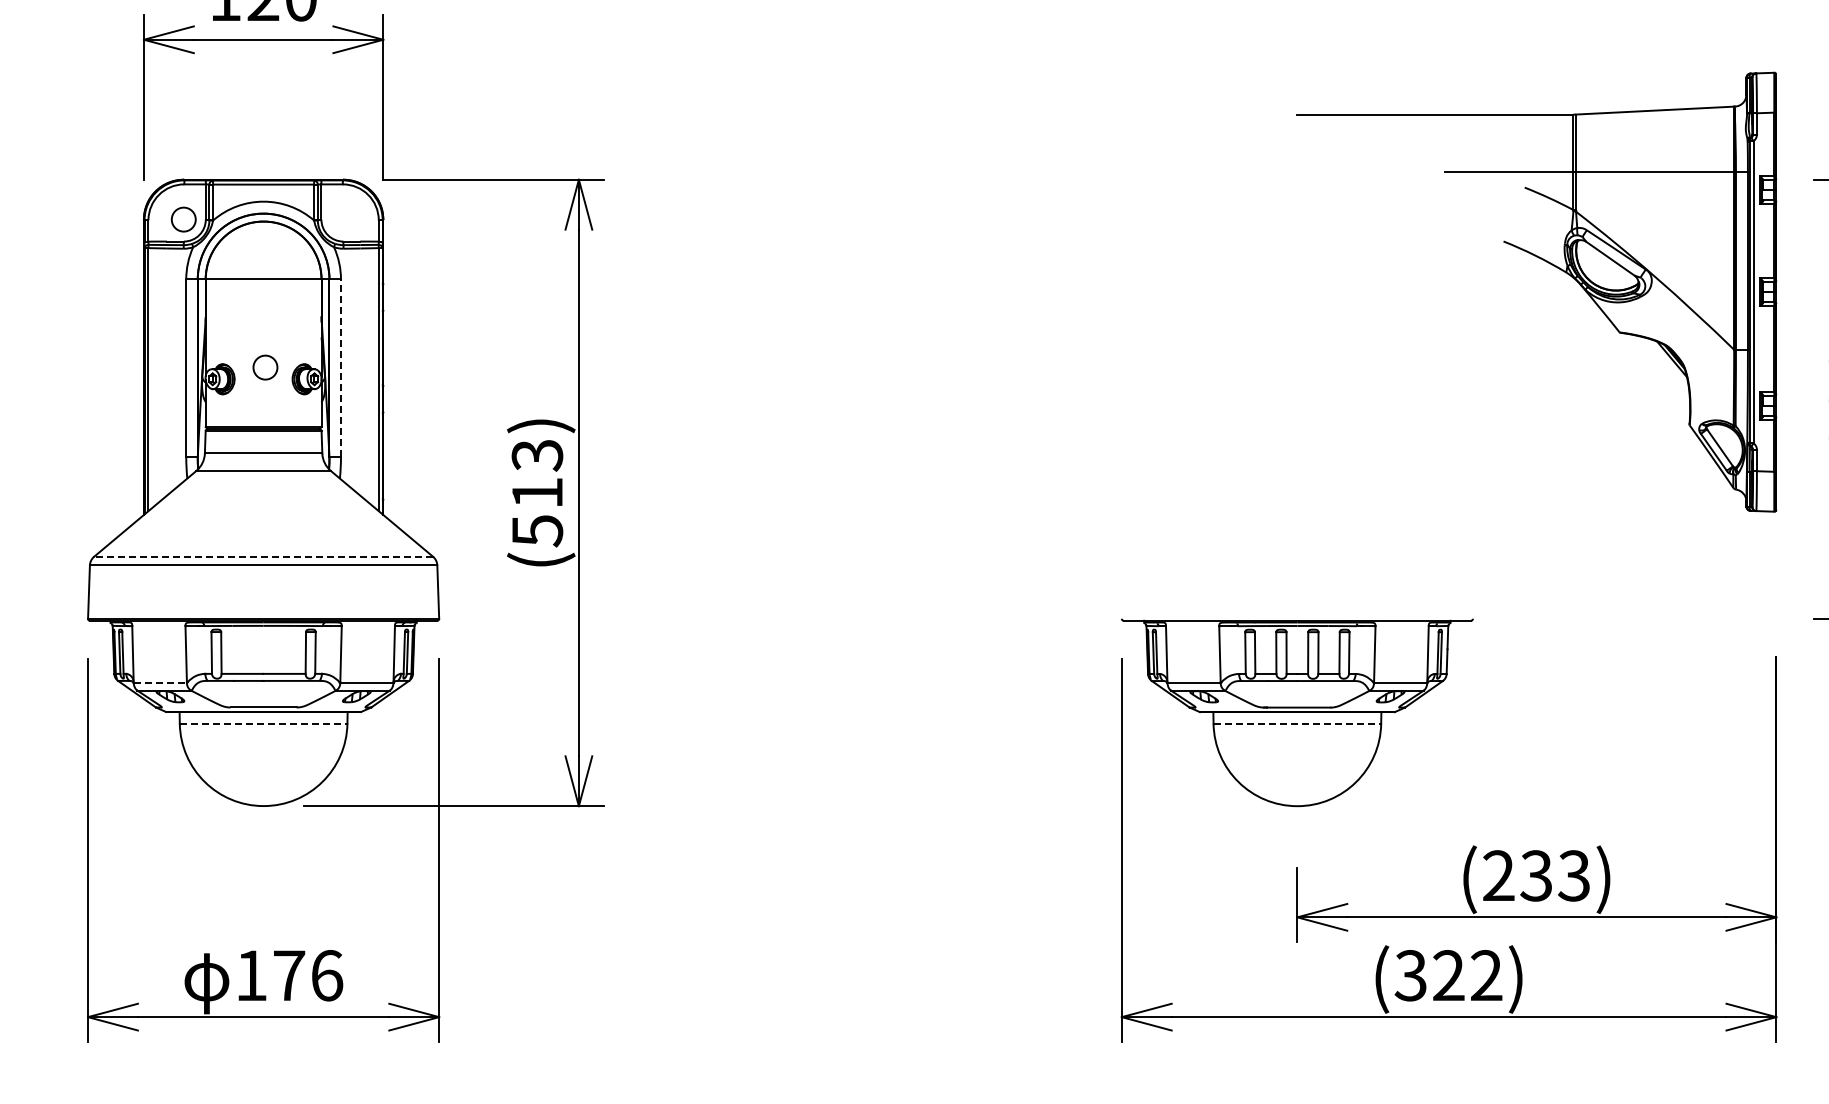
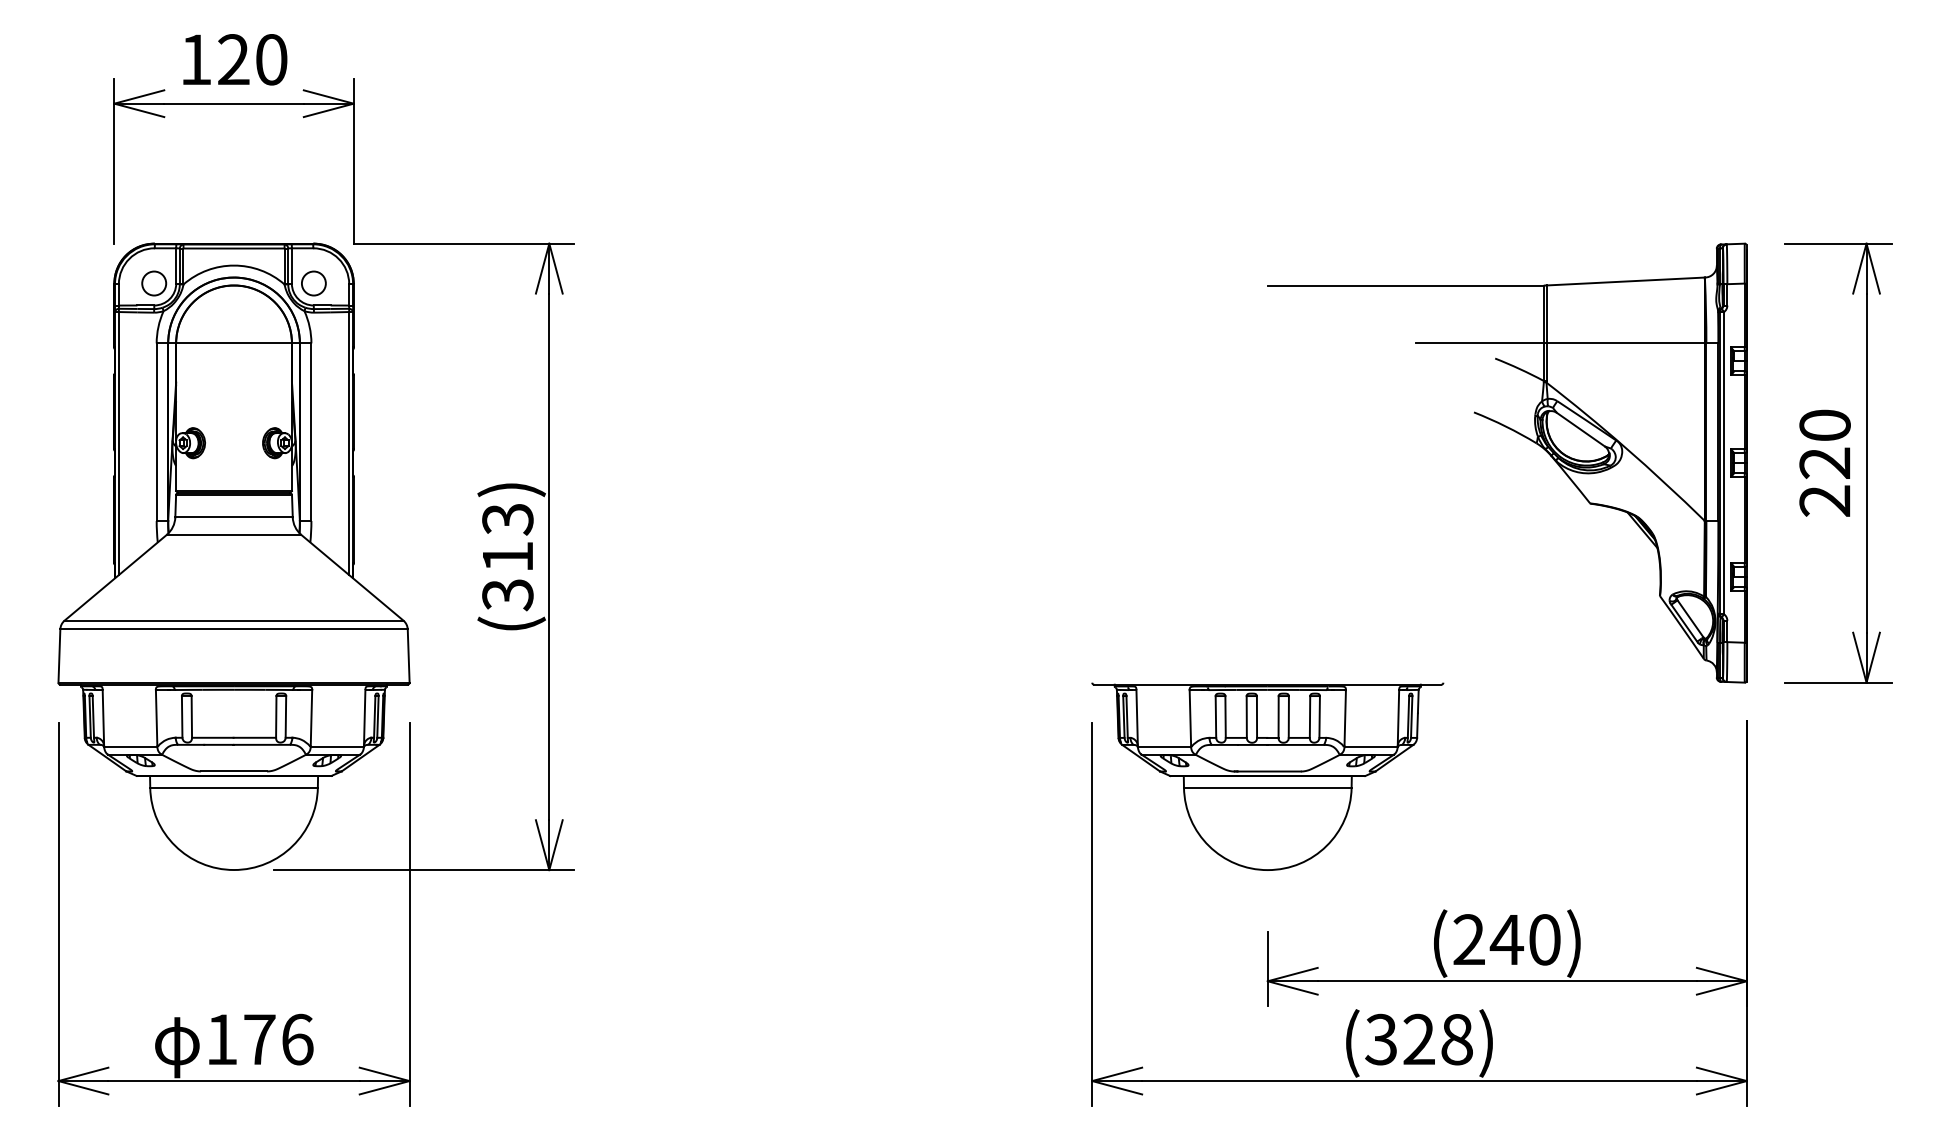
part: (1550, 264) -> (1520, 435), moved
circle: (265, 367) -> (313, 283), moved
line: (341, 368) -> (311, 432), dashed -> solid
text: (537, 531) -> (507, 595), (513) -> (313)
line: (263, 556) -> (233, 620), dashed -> solid
line: (160, 682) -> (130, 746), dashed -> solid
line: (264, 723) -> (234, 787), dashed -> solid
line: (1297, 723) -> (1267, 787), dashed -> solid
text: (1554, 875) -> (1524, 939), (233) -> (240)
text: (1486, 975) -> (1456, 1039), (322) -> (328)

